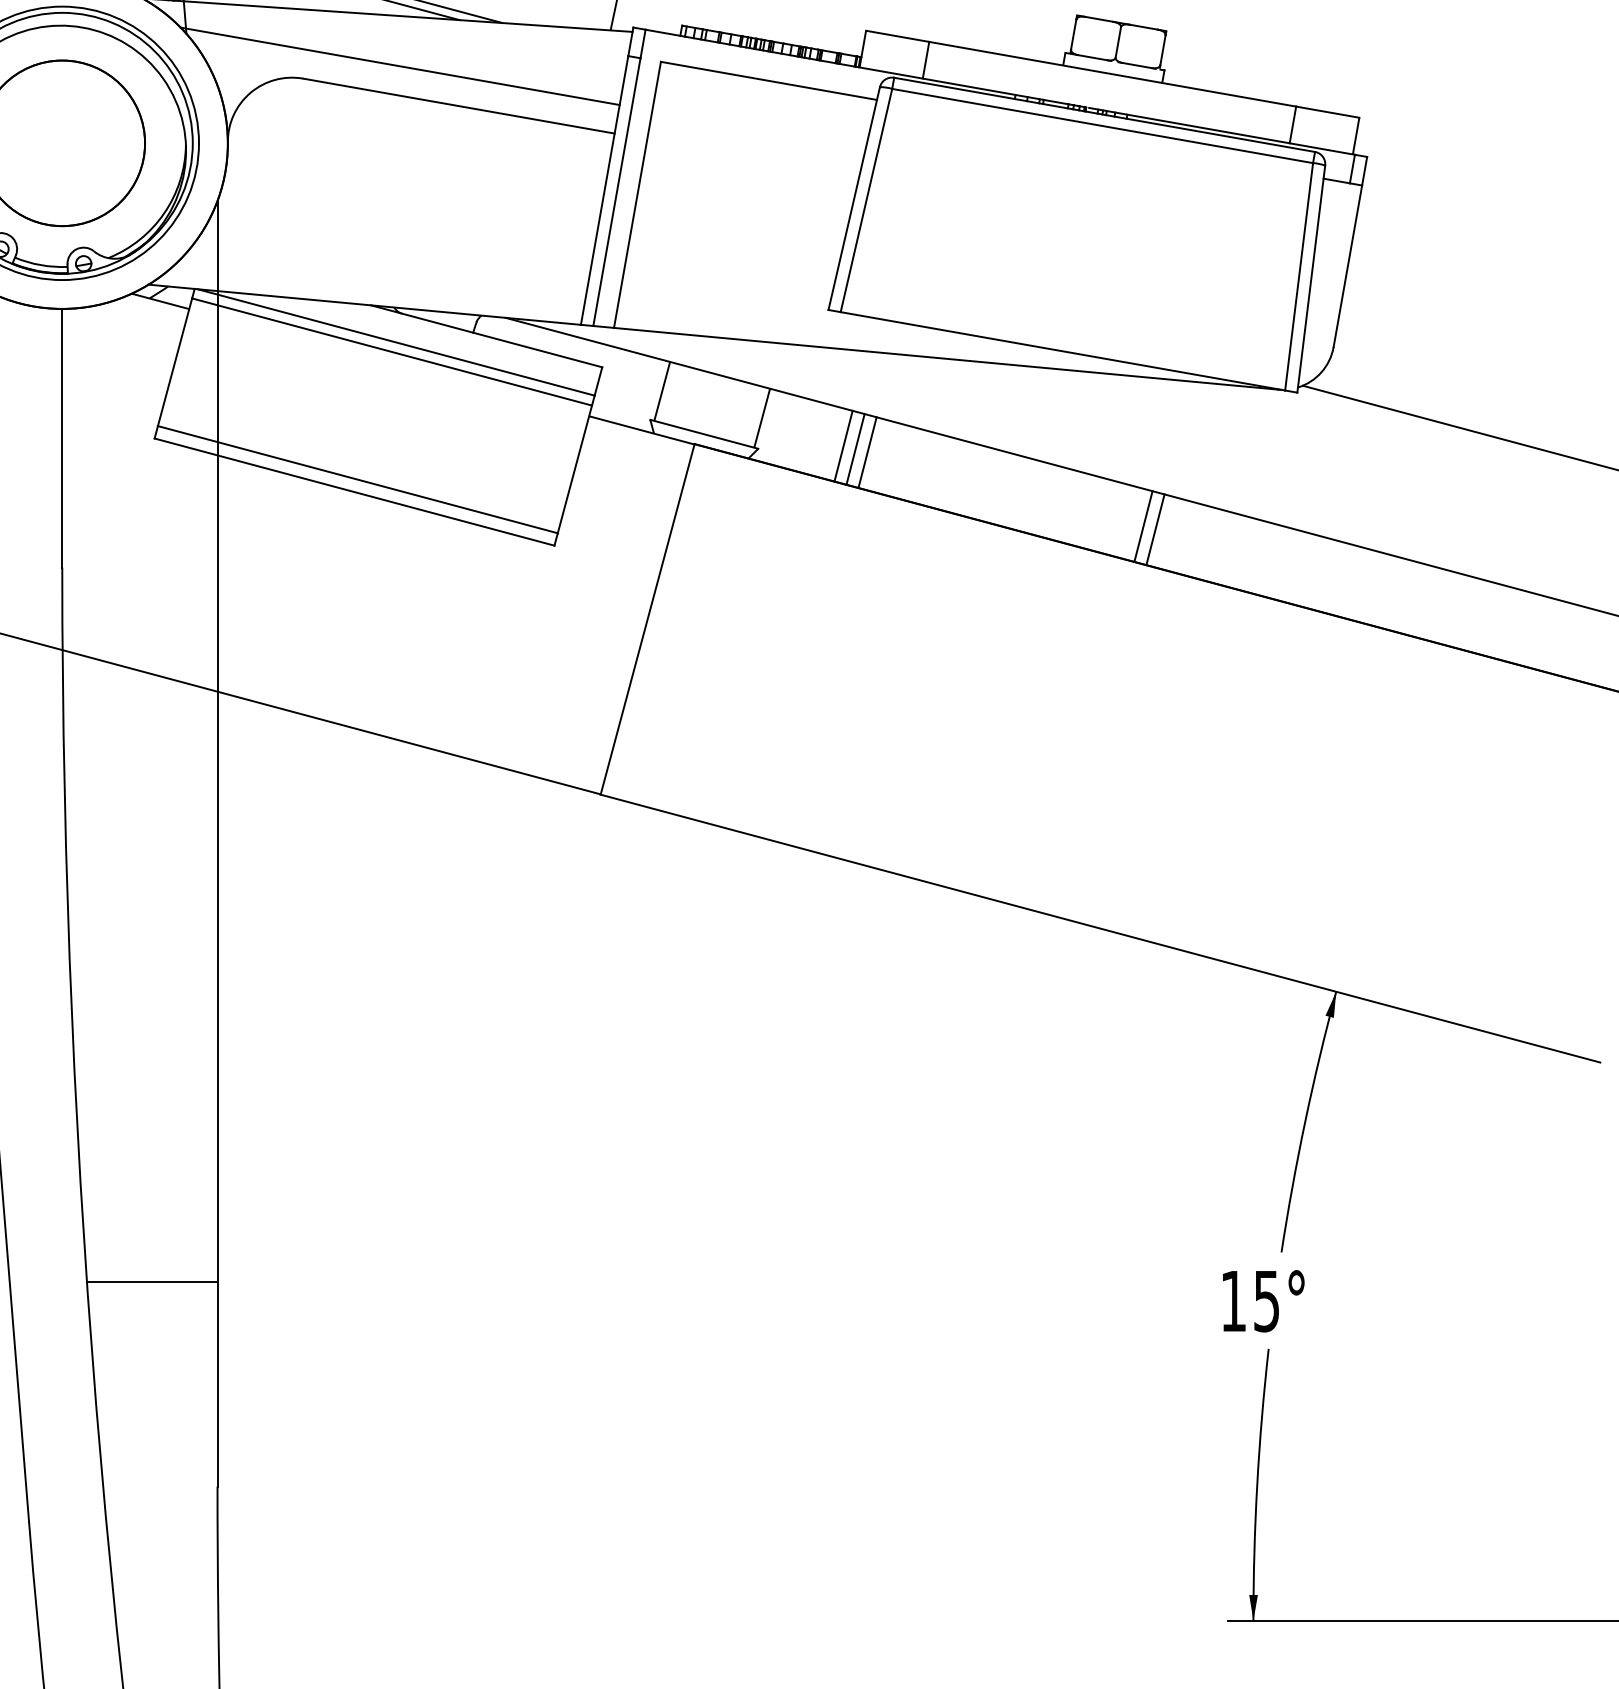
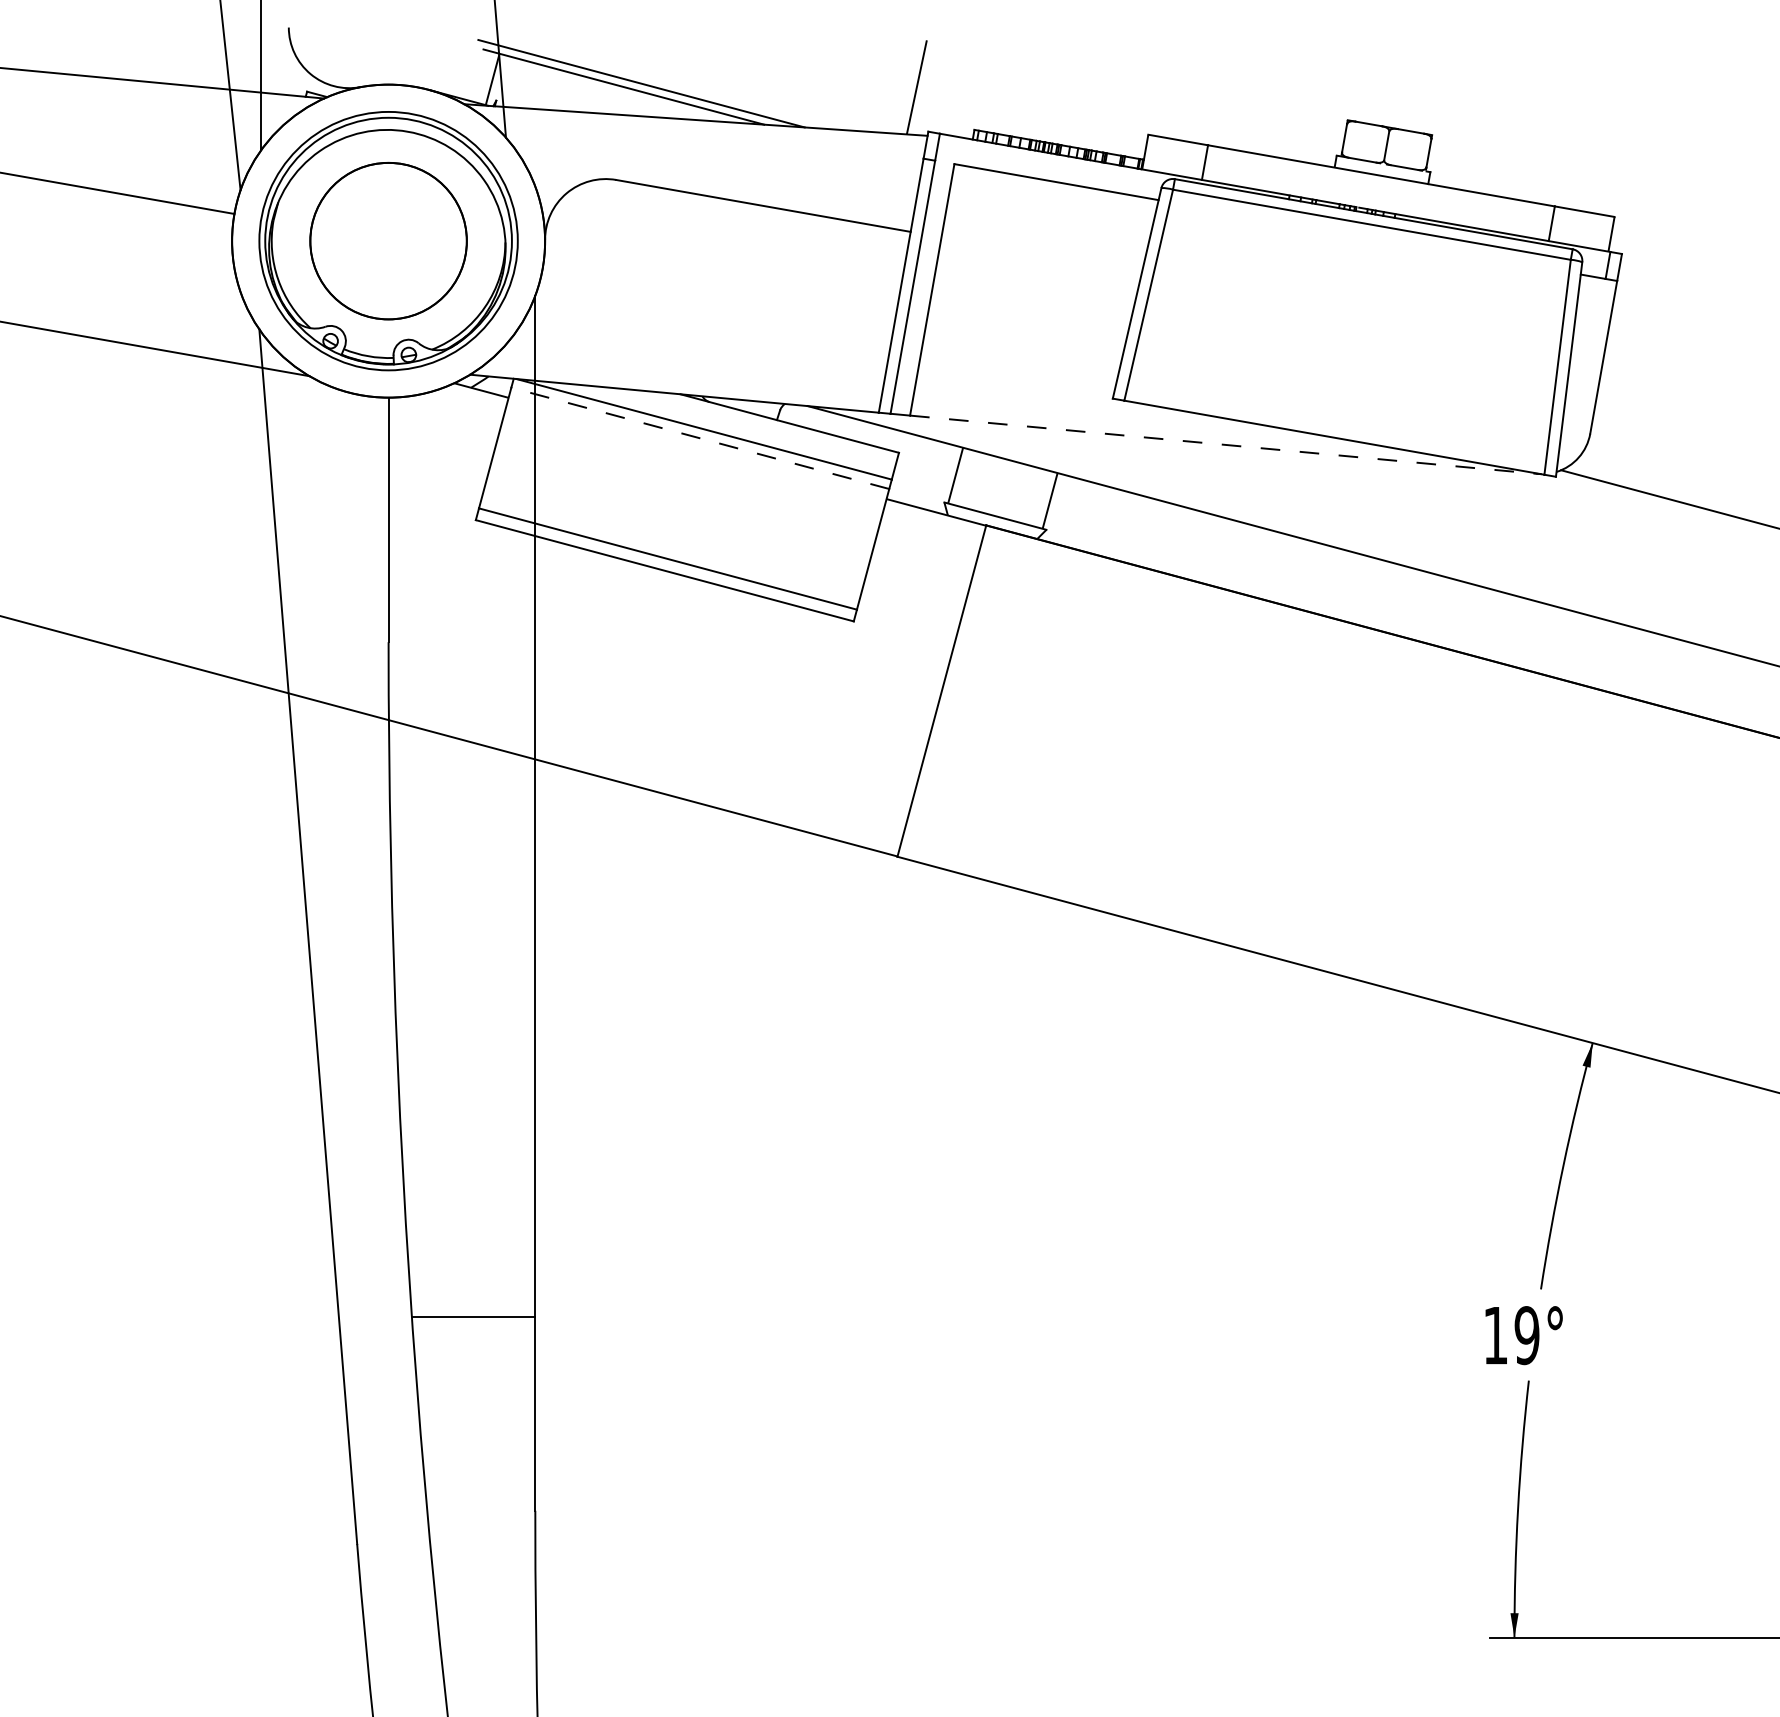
line: (399, 65) -> (707, 167), removed
line: (392, 352) -> (700, 438), solid -> dashed
line: (946, 358) -> (1224, 444), solid -> dashed
line: (842, 445) -> (1126, 526), removed
line: (854, 449) -> (1137, 530), removed
line: (867, 452) -> (1149, 533), removed
line: (1143, 525) -> (1410, 602), removed
line: (1155, 528) -> (1421, 605), removed
text: (1266, 1301) -> (1526, 1335), 15° -> 19°

